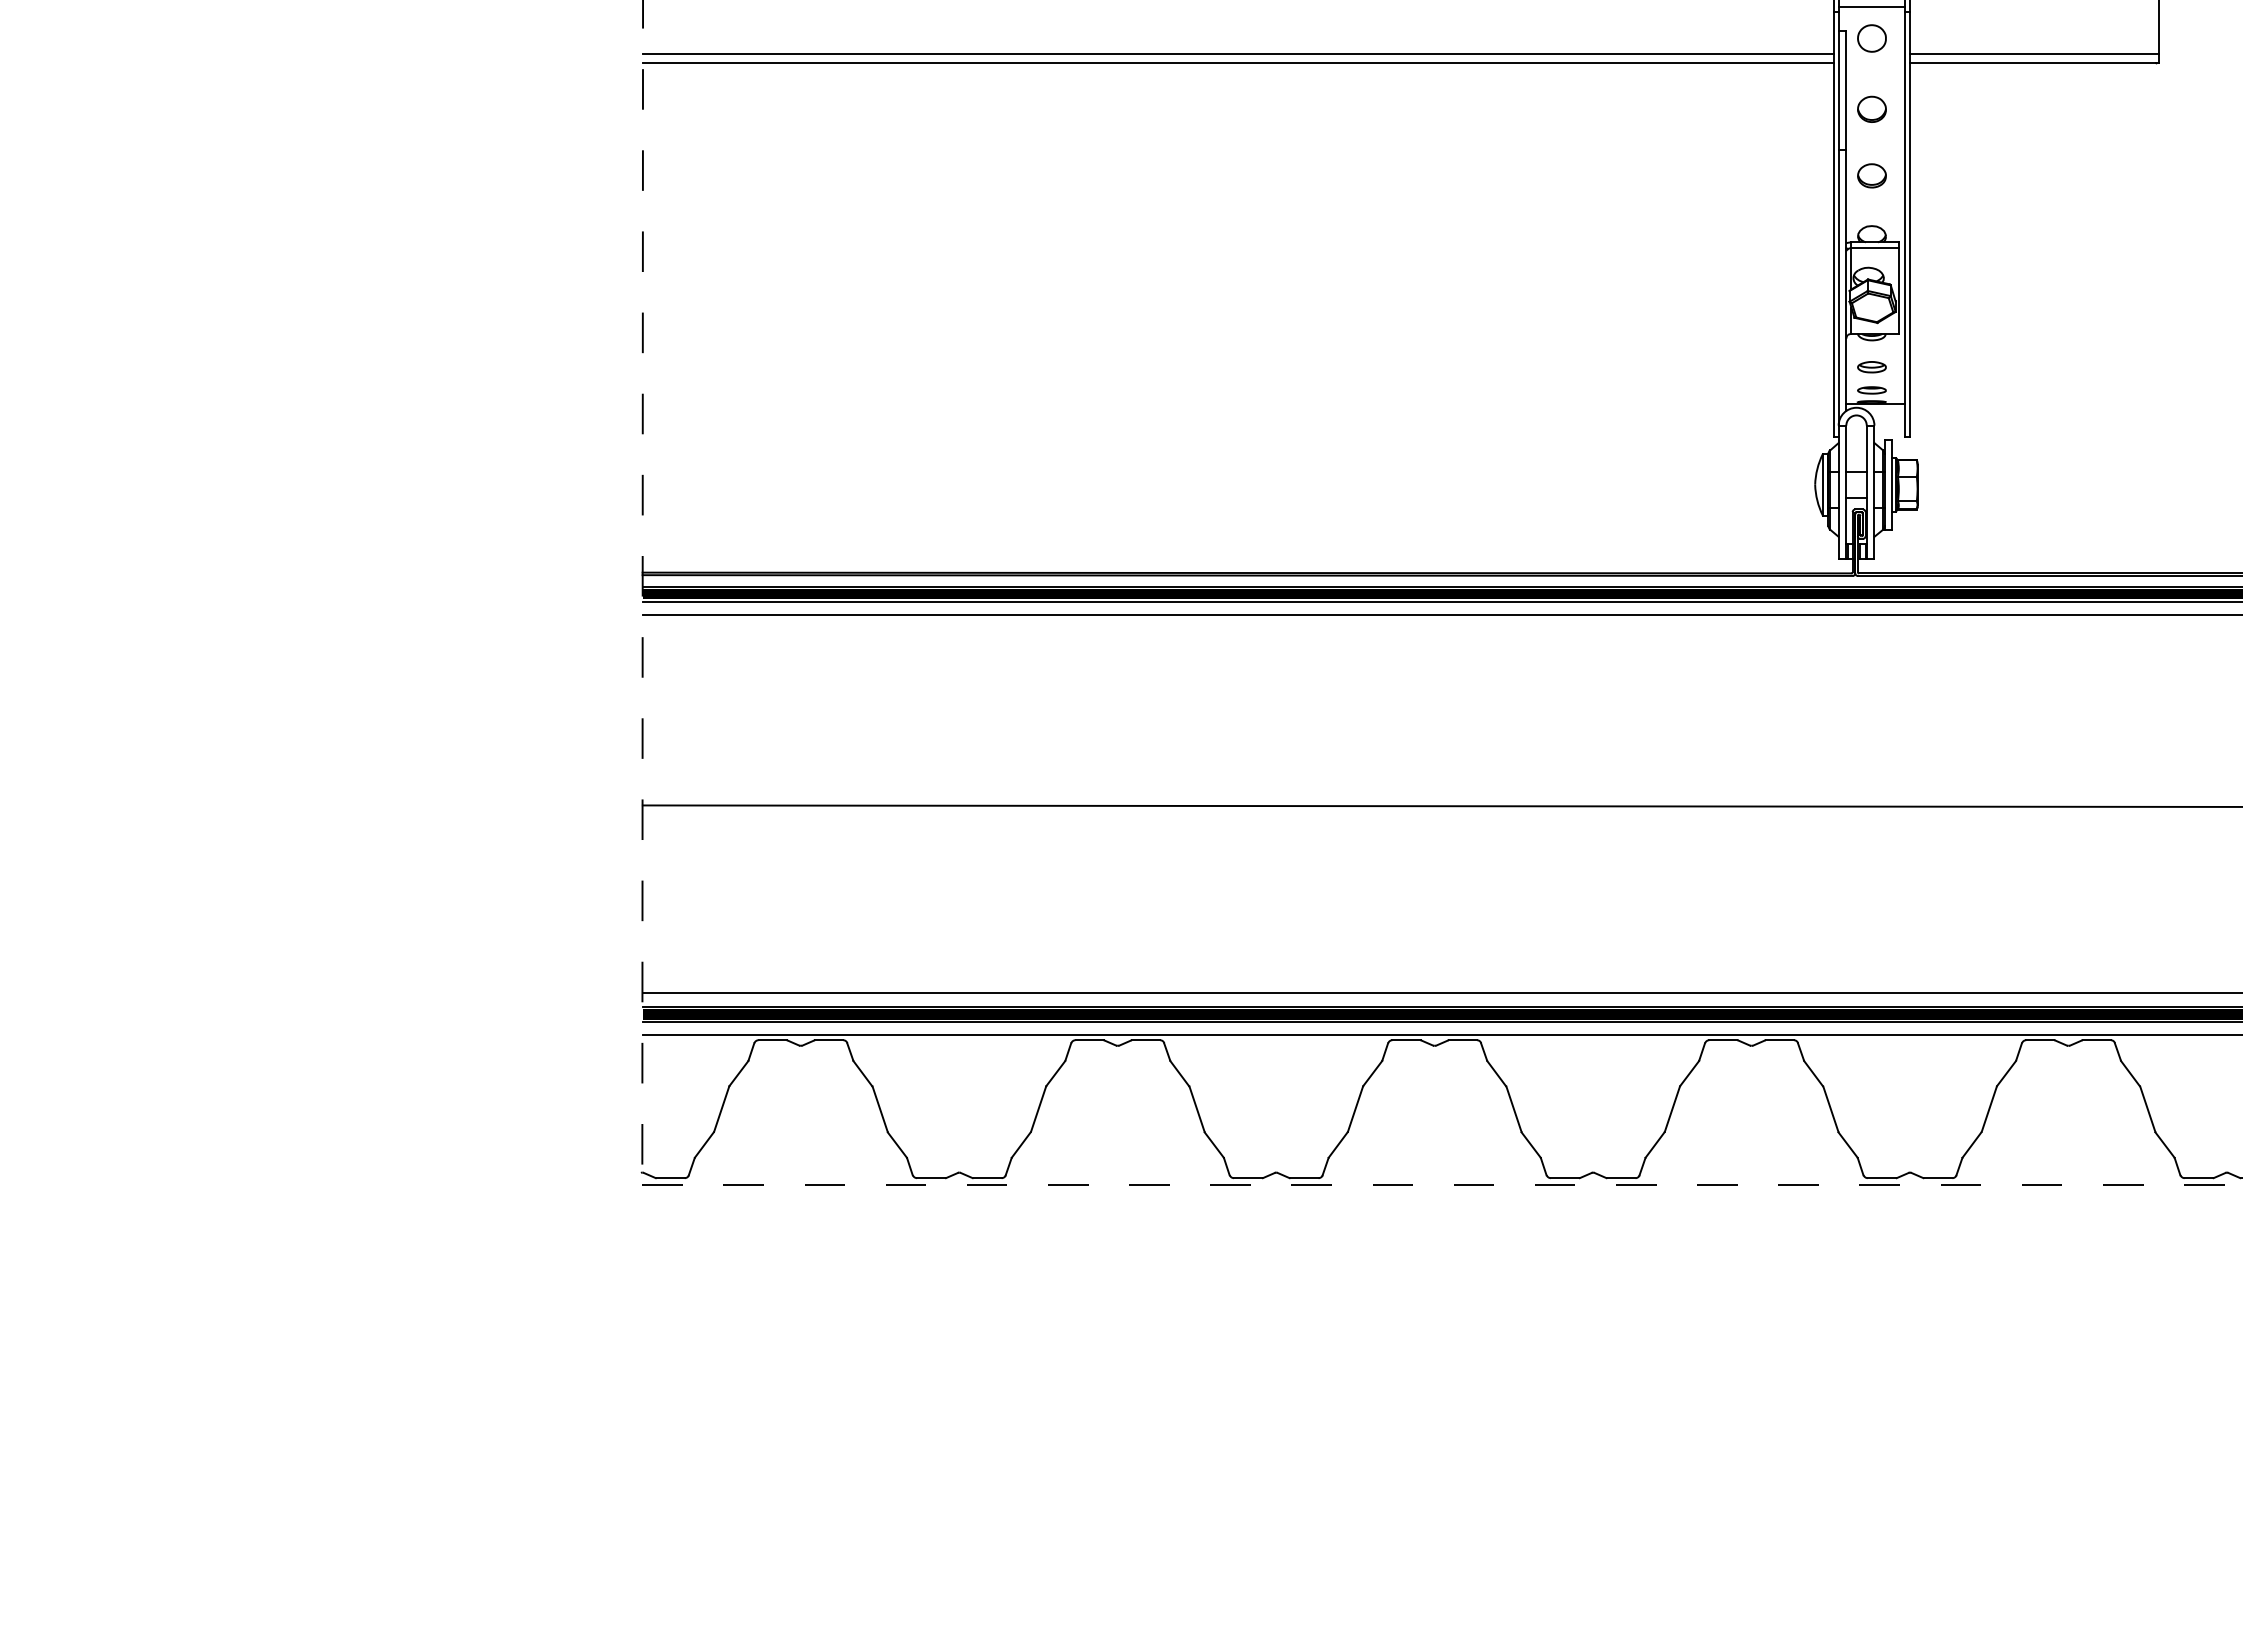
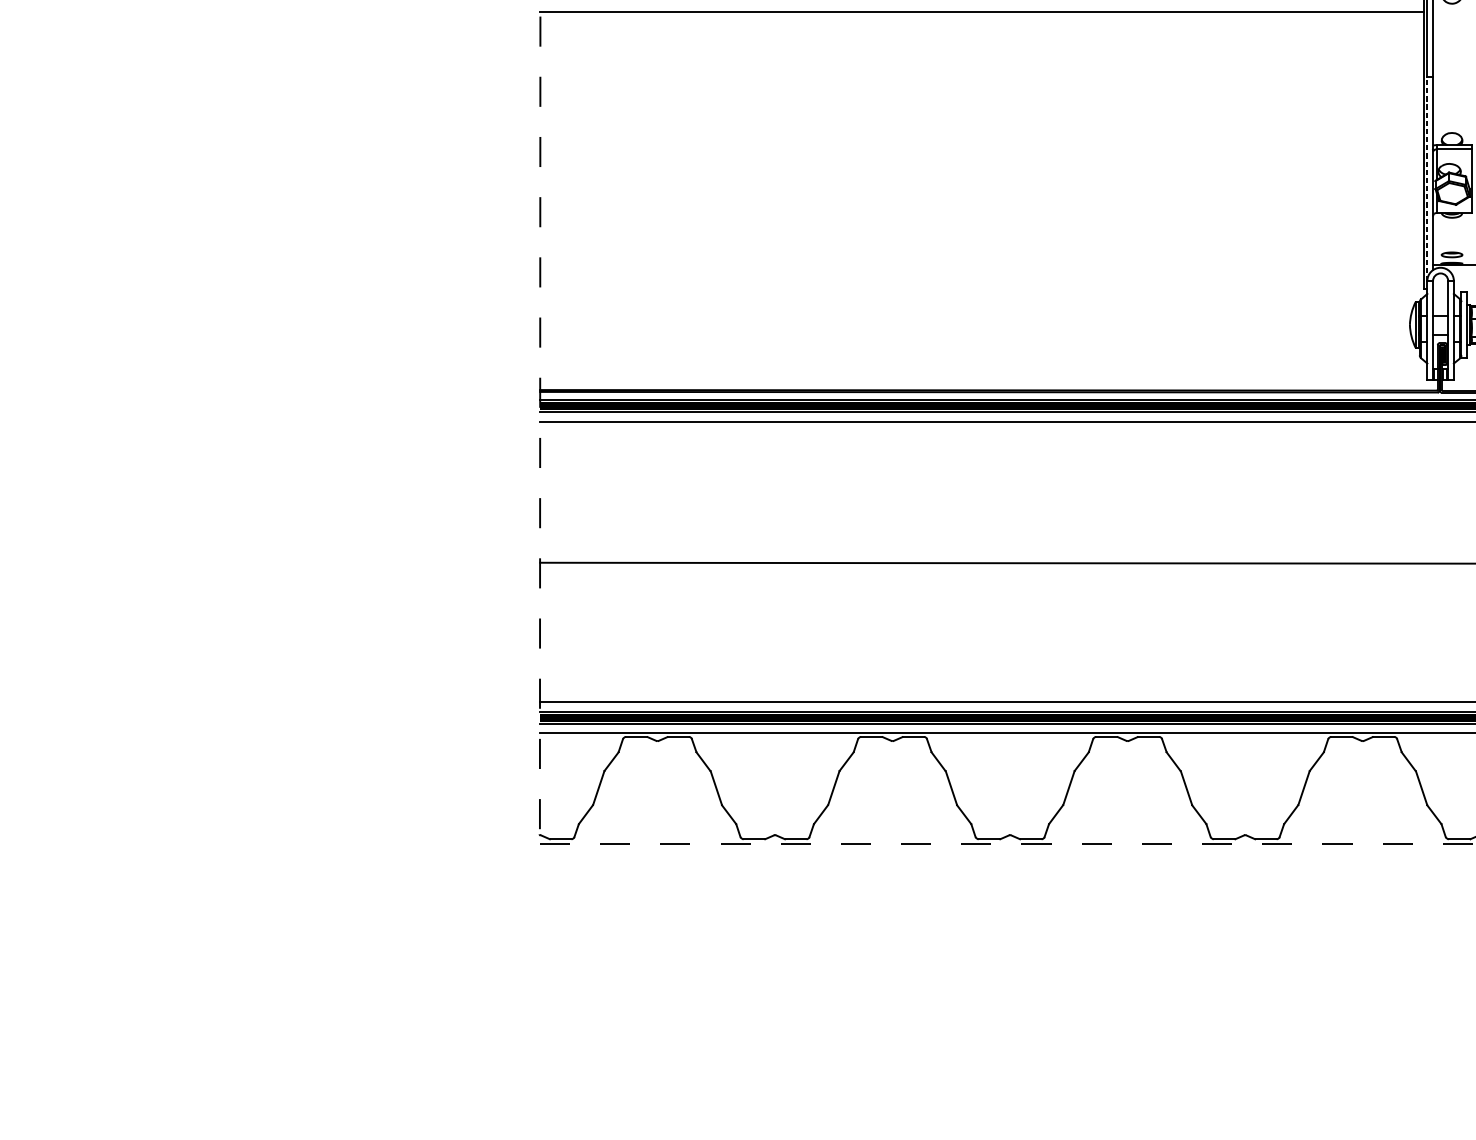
line: (1237, 53) -> (981, 4), removed
part: (1871, 108) -> (1451, 45), removed
part: (1871, 175) -> (1451, 95), removed
line: (1838, 287) -> (1427, 178), solid -> dashed
part: (1871, 367) -> (1451, 237), removed

